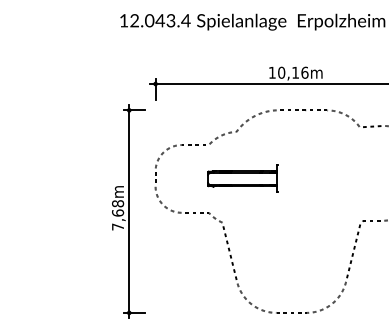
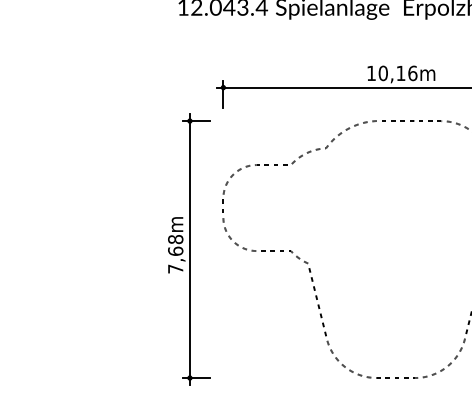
part: (242, 178) -> (333, 207), removed

